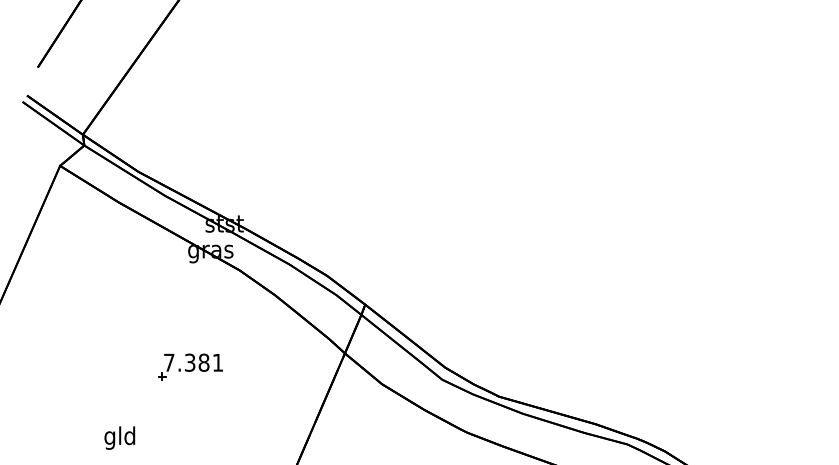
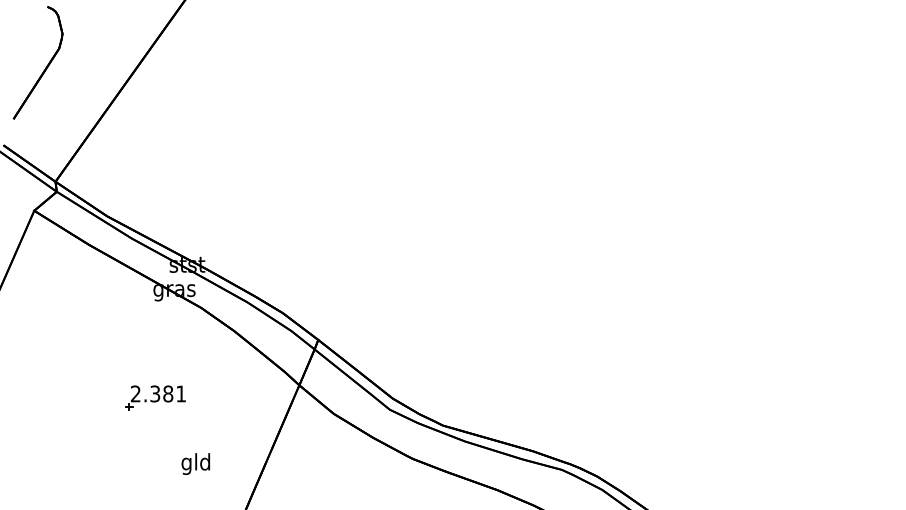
text: (168, 362) -> (135, 393), 7.381 -> 2.381
text: (119, 437) -> (195, 463), moved

